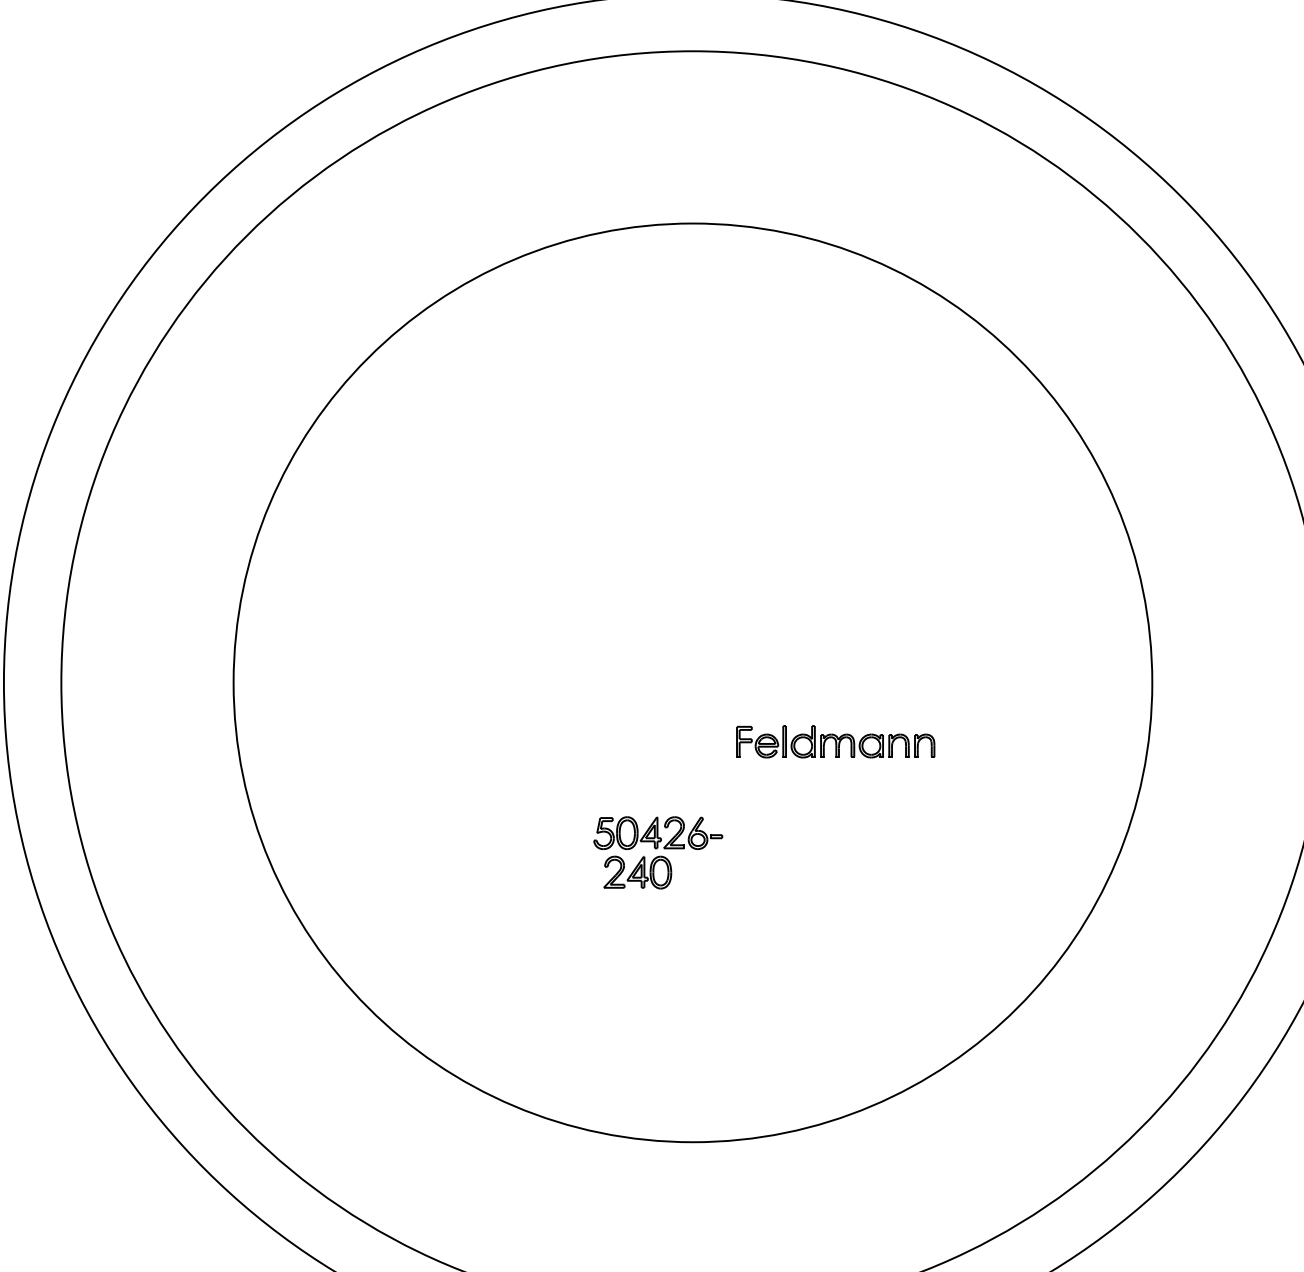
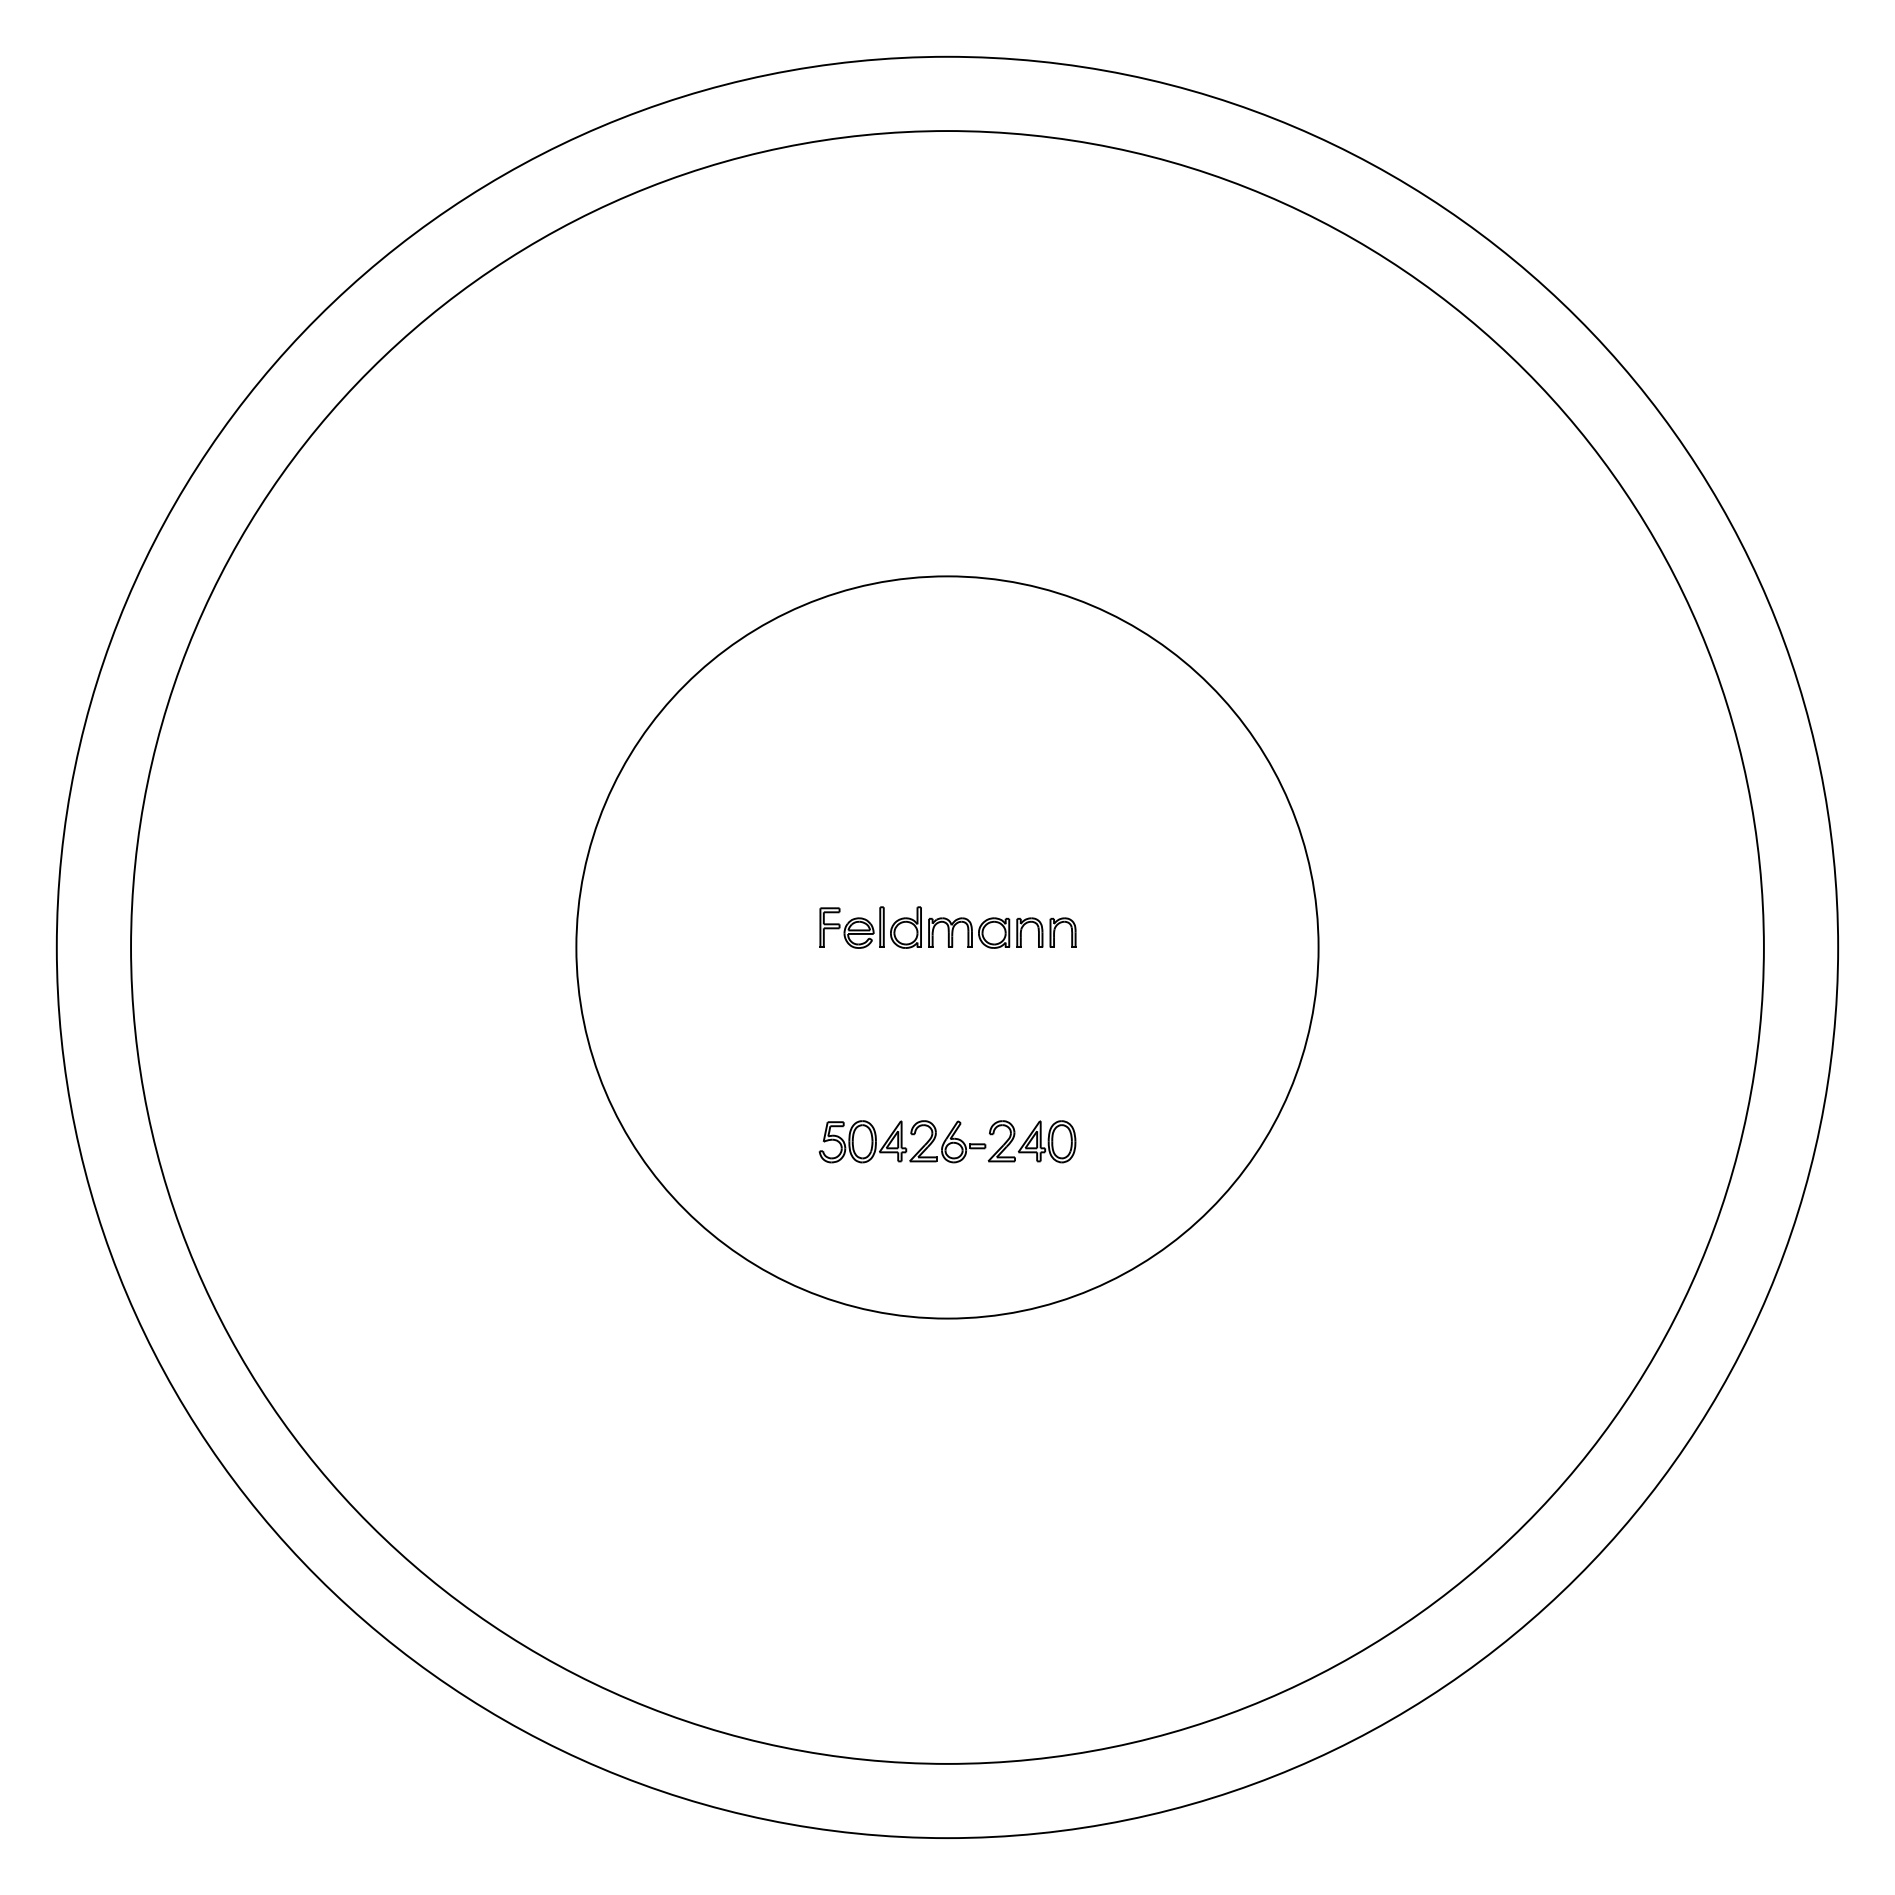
circle: (692, 682) -> (947, 947), size x0.62
part: (835, 741) -> (947, 927), moved
part: (637, 872) -> (1031, 1141), moved

